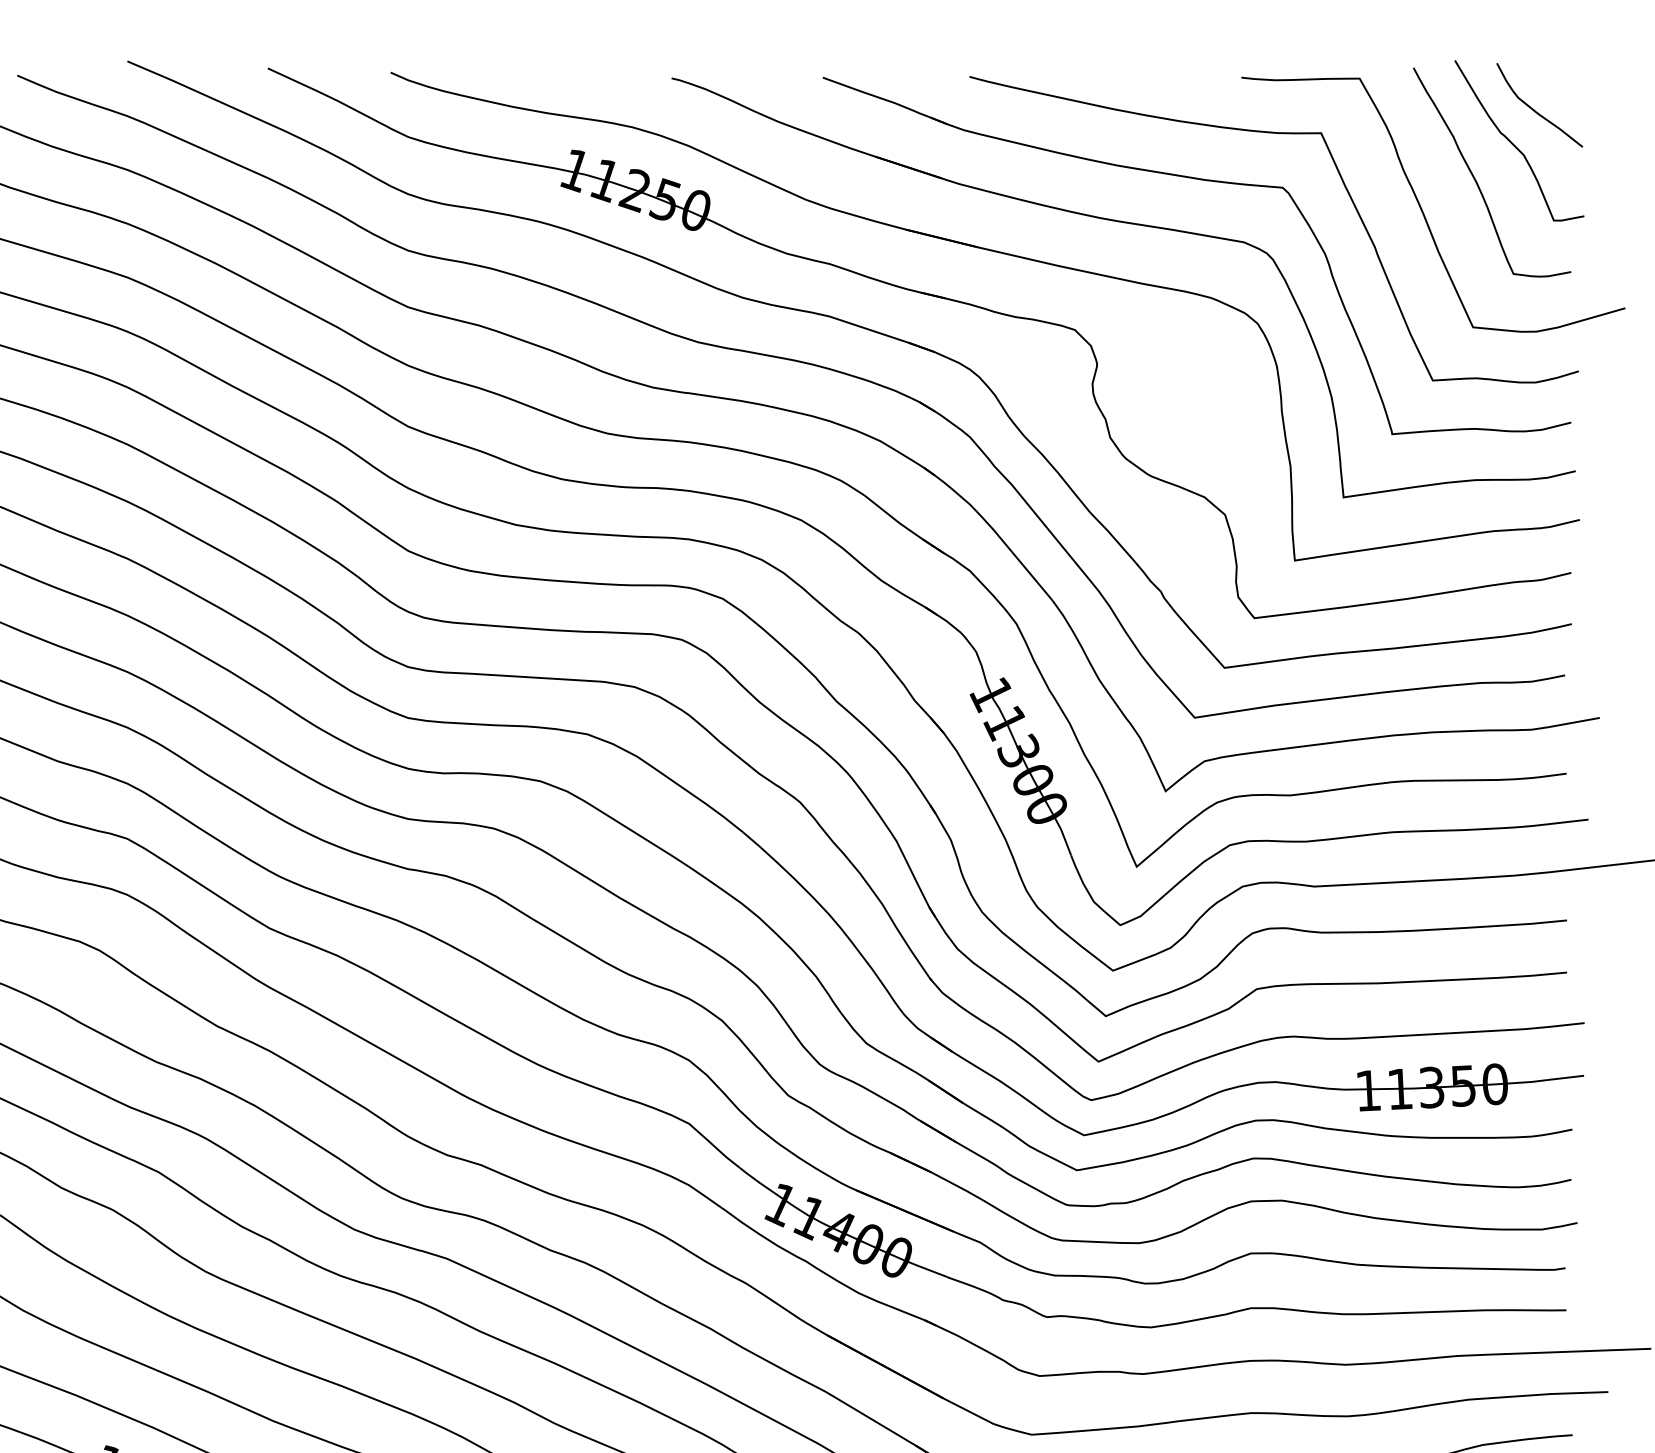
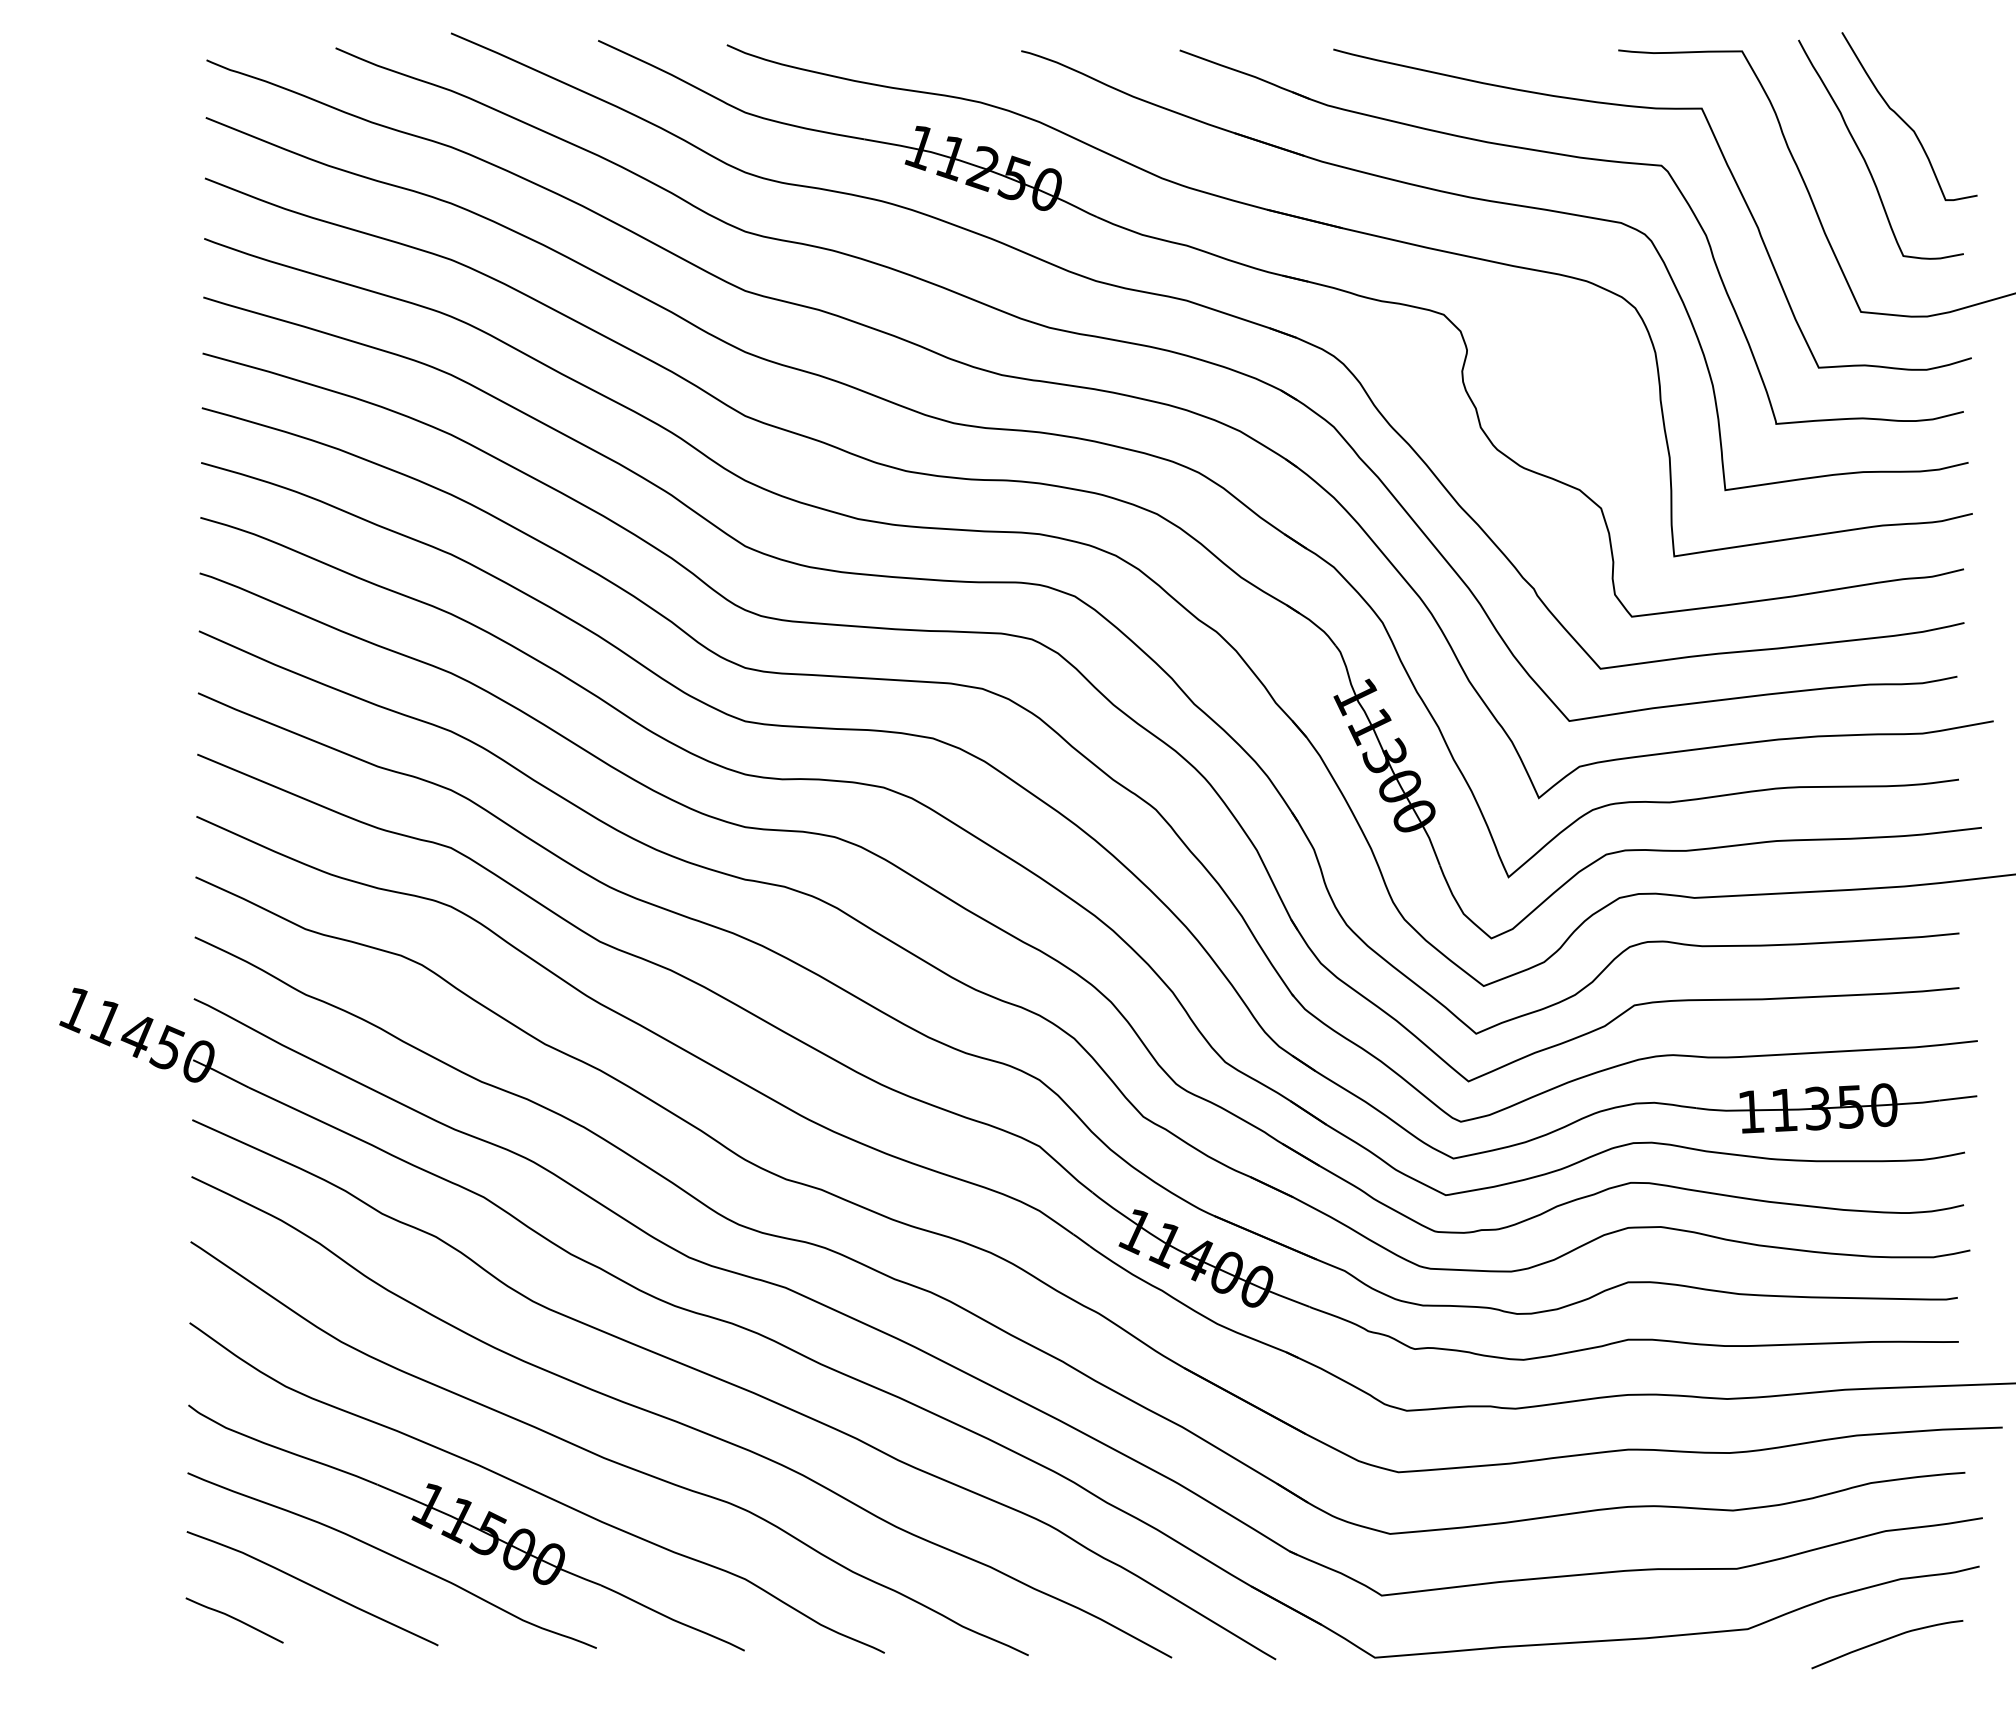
curve: (1535, 110) -> (1926, 84), removed

